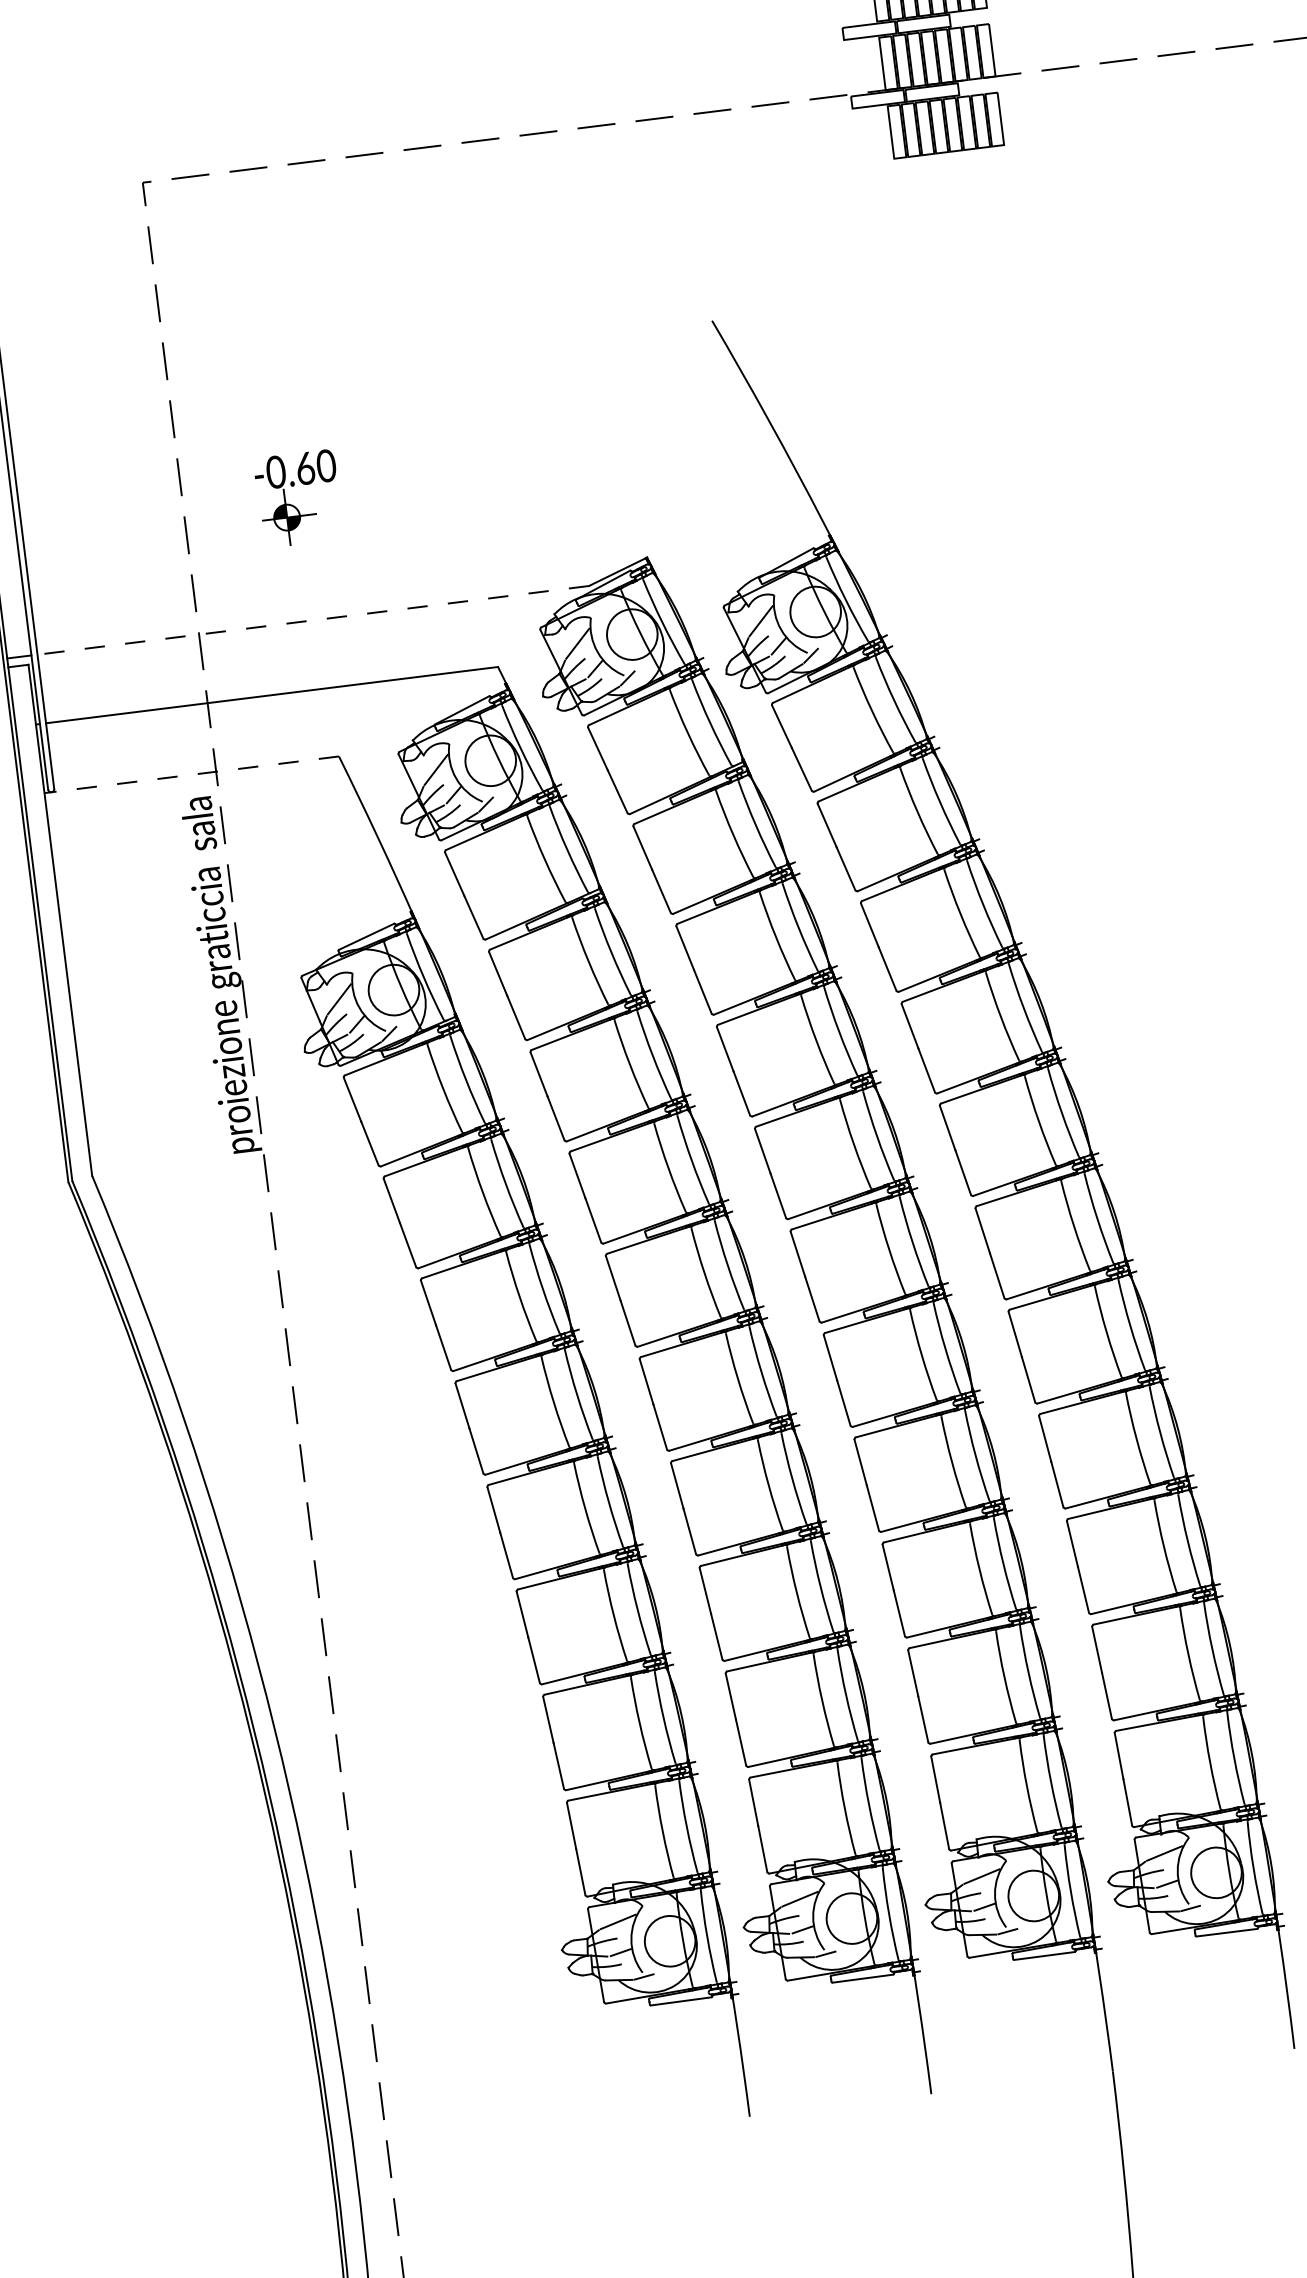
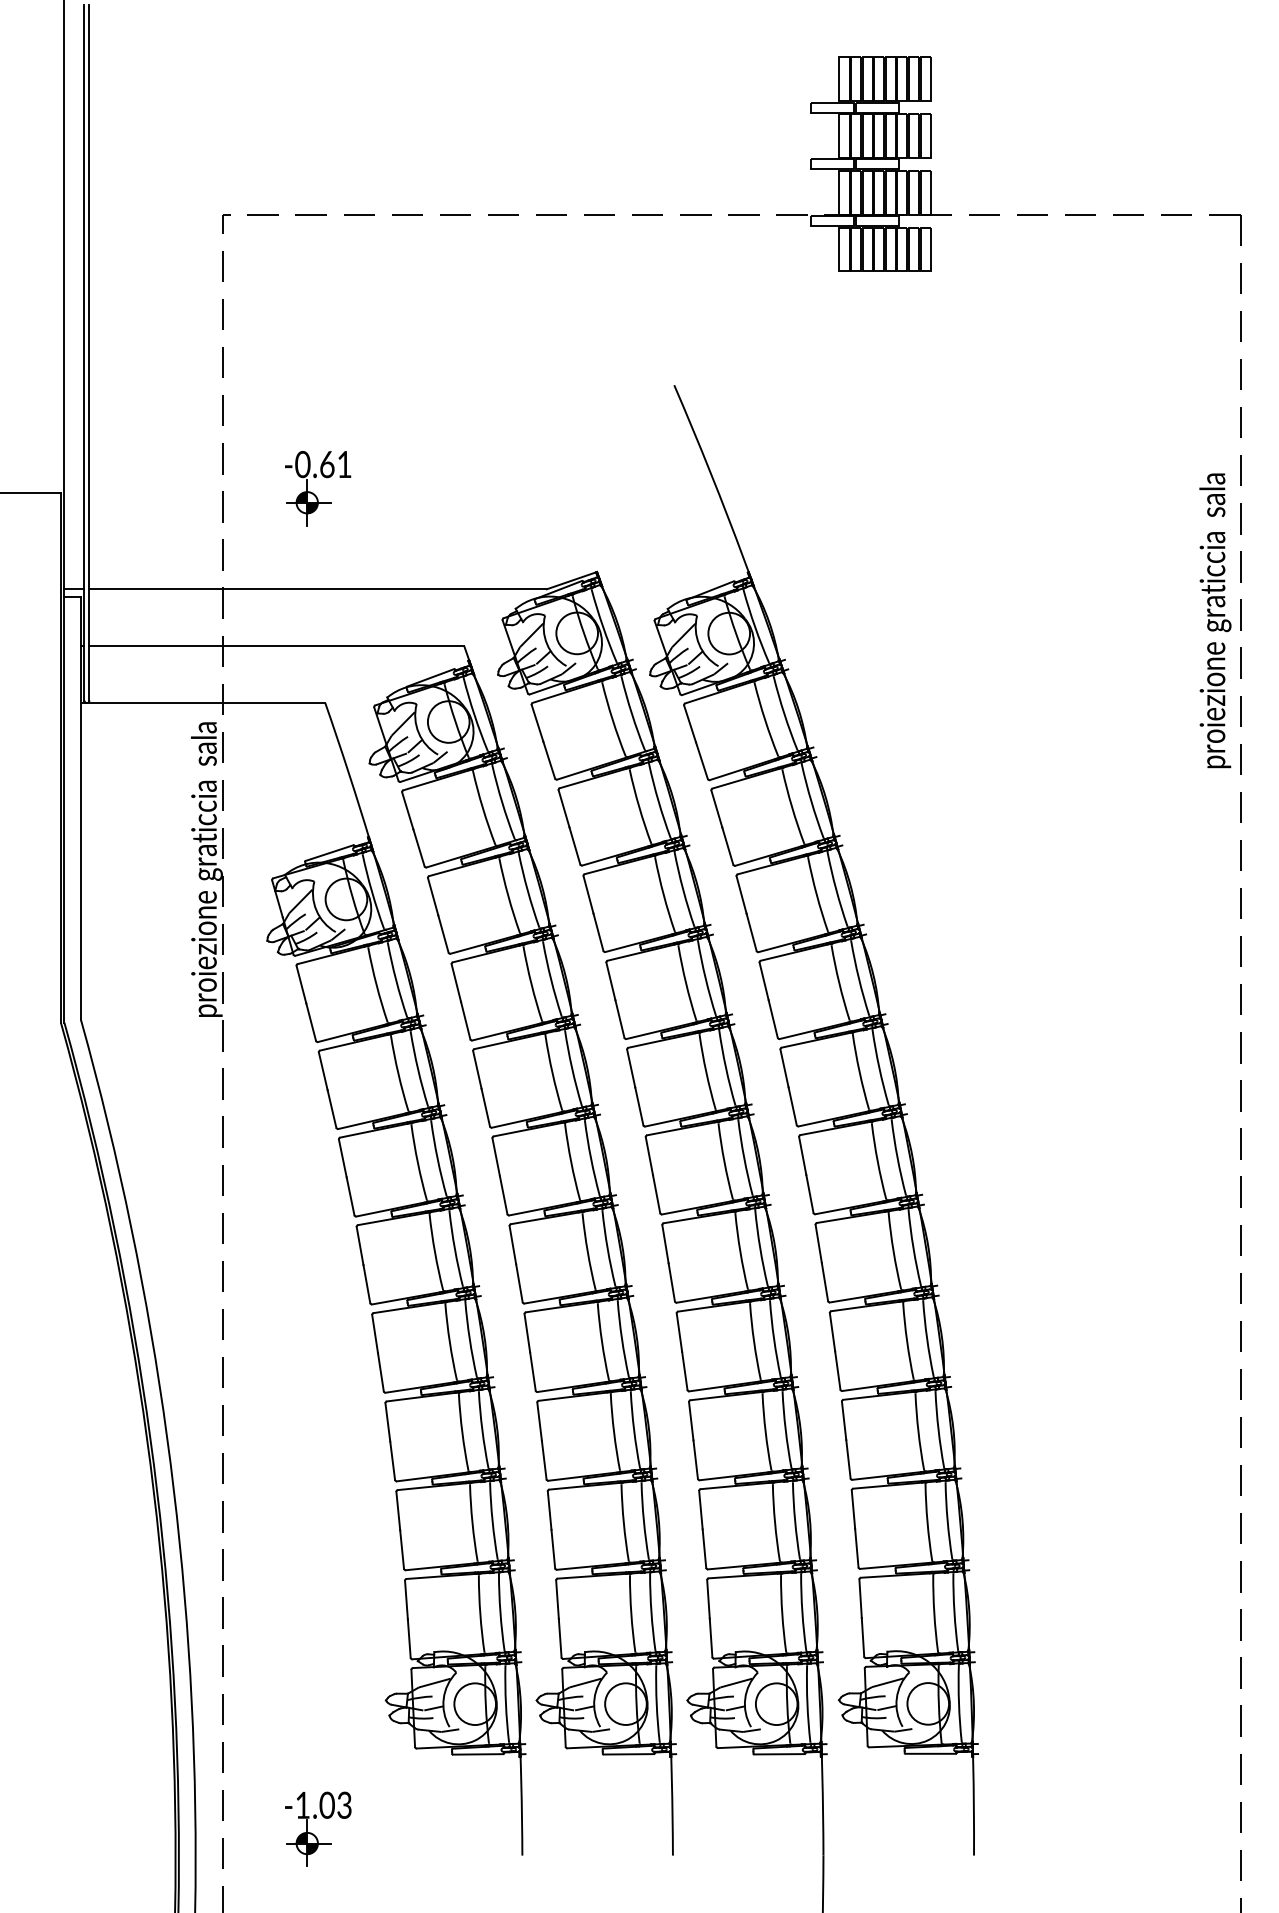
text: (326, 465) -> (344, 464), -0.60 -> -0.61
line: (313, 620) -> (318, 589), dashed -> solid
line: (190, 775) -> (202, 703), dashed -> solid
part: (494, 2121) -> (313, 1833), added

